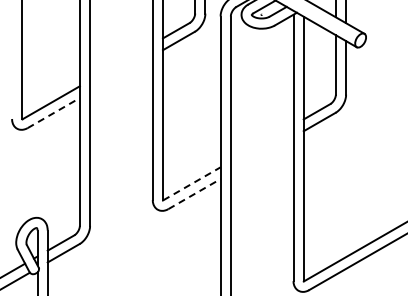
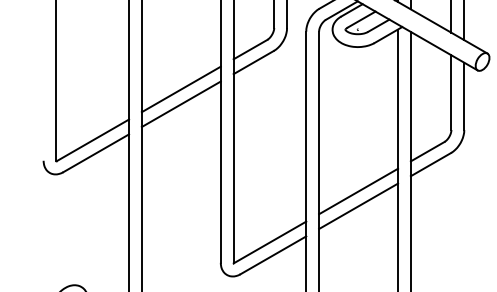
line: (121, 62) -> (181, 89), added
line: (121, 74) -> (181, 104), added
line: (54, 112) -> (97, 152), dashed -> solid
line: (261, 143) -> (357, 191), added
line: (261, 155) -> (357, 206), added
line: (192, 183) -> (270, 242), dashed -> solid
line: (194, 193) -> (273, 254), dashed -> solid

